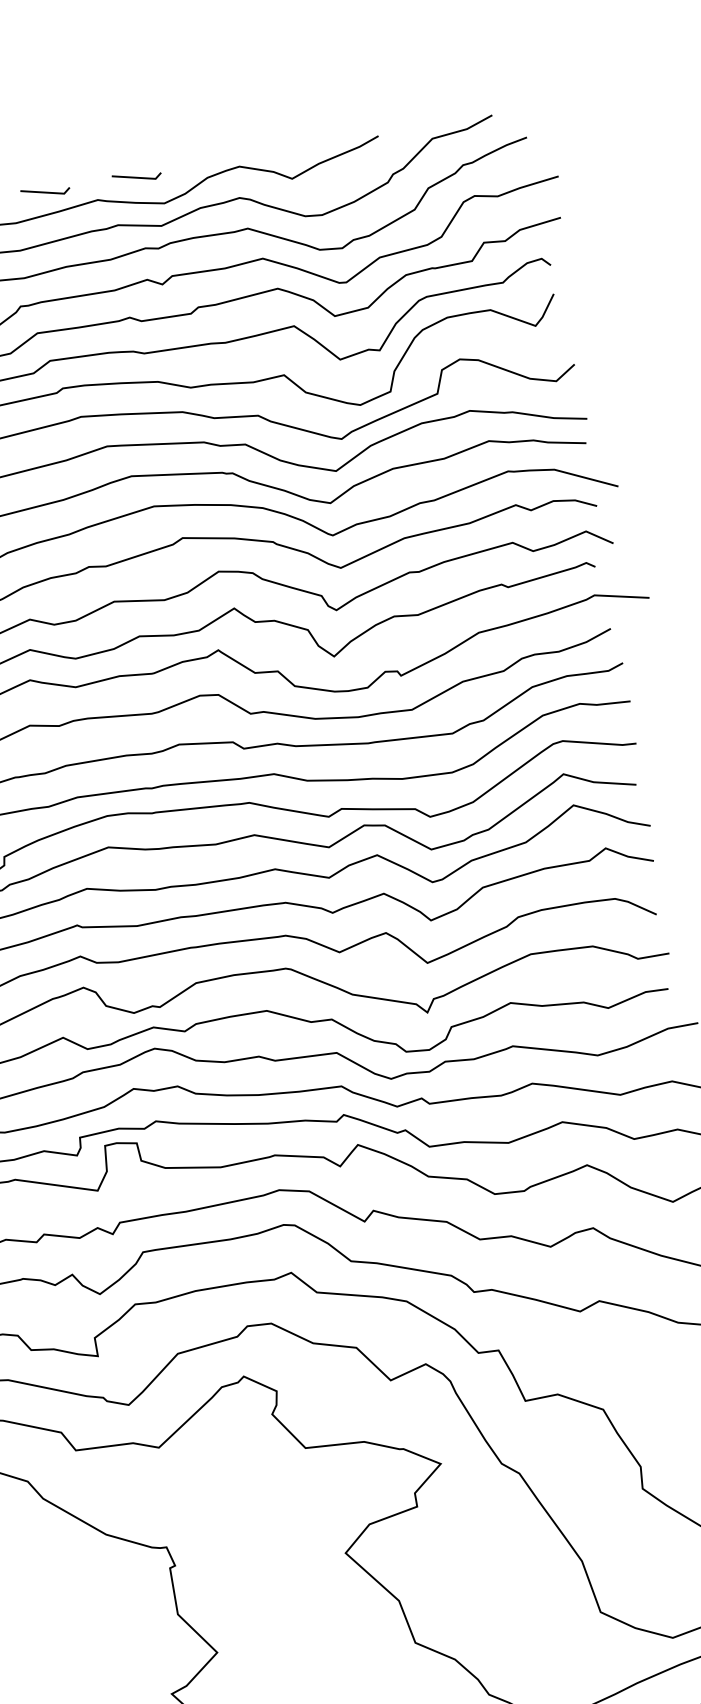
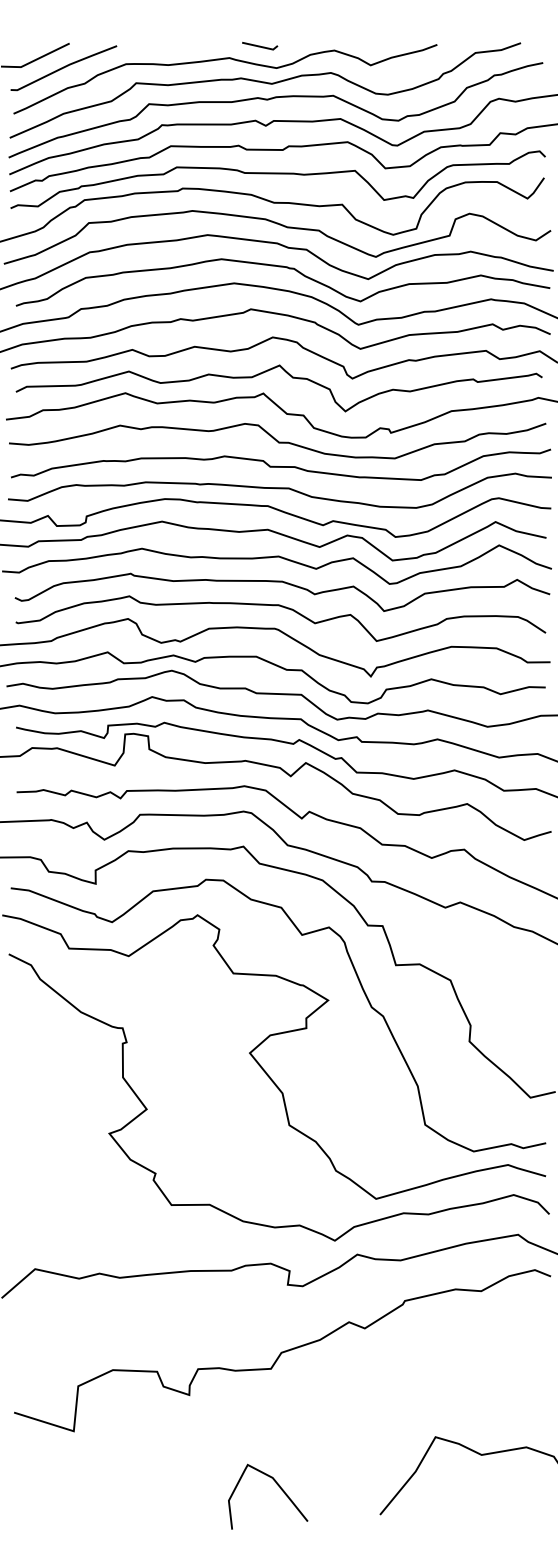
line: (46, 190) -> (193, 45), removed

